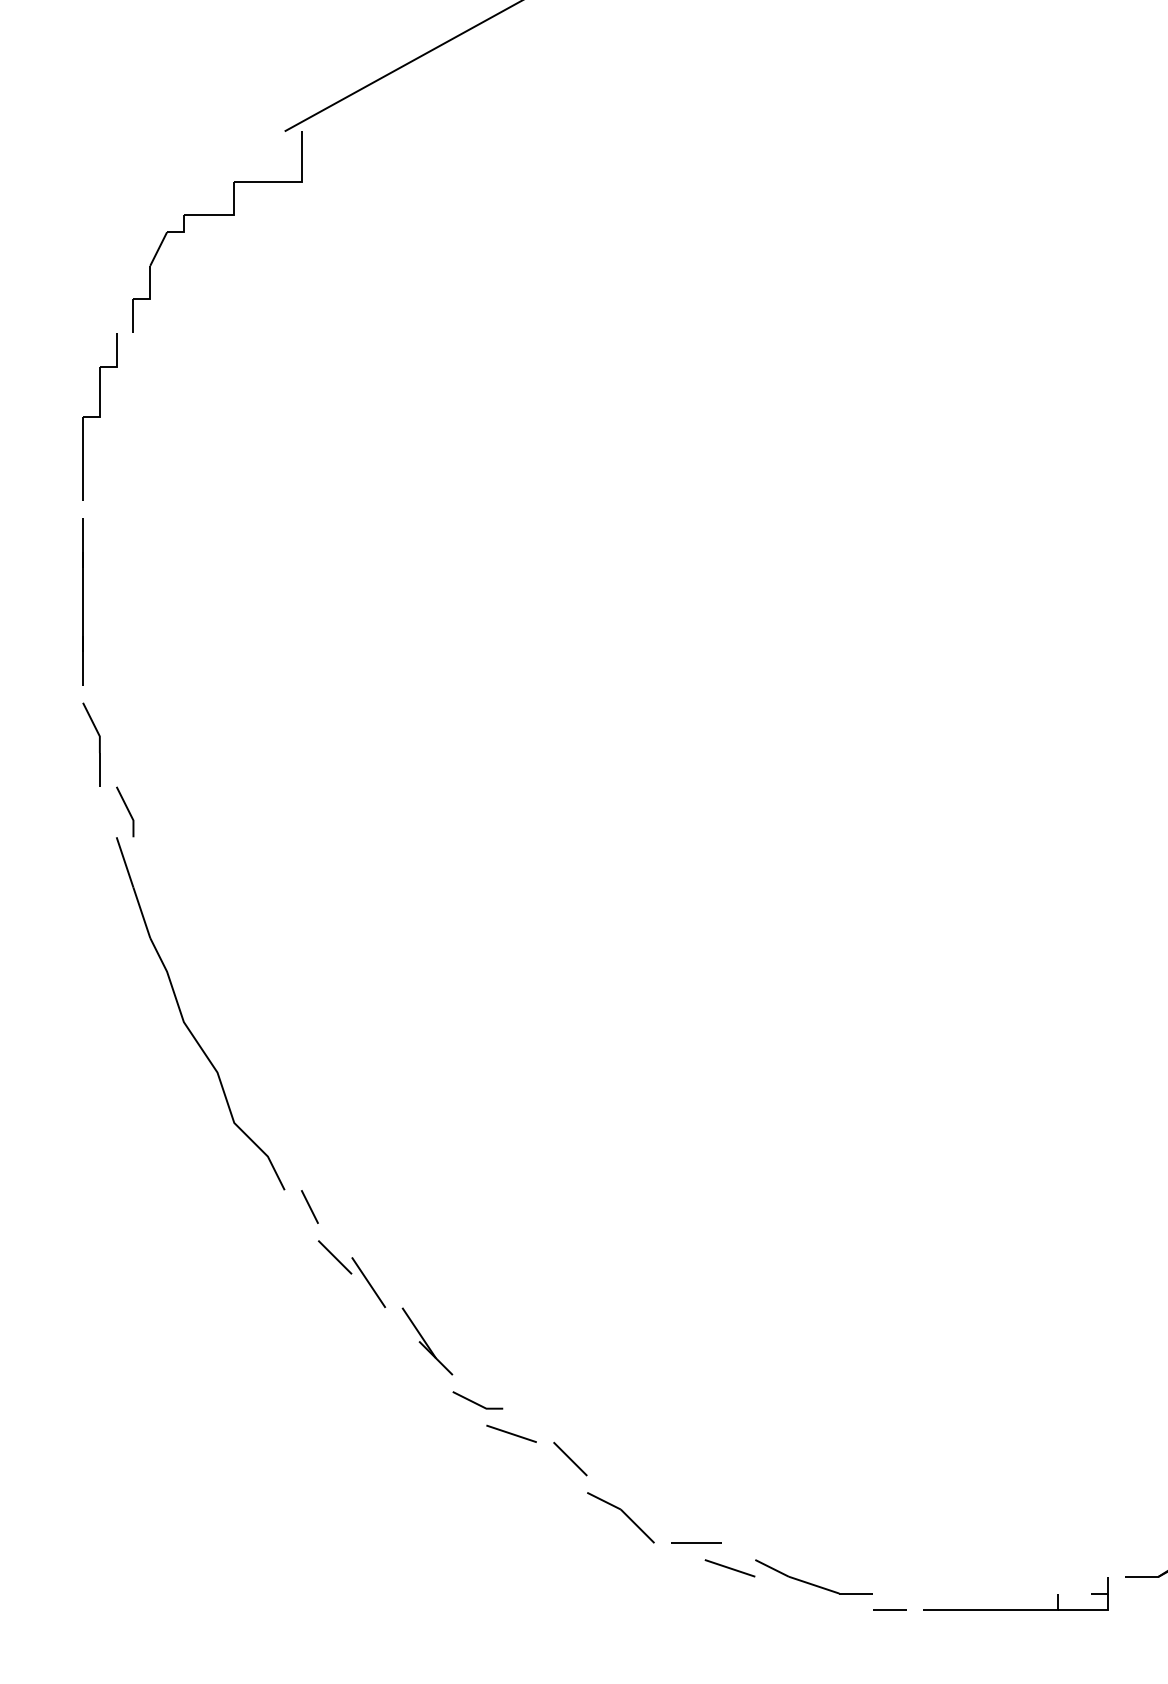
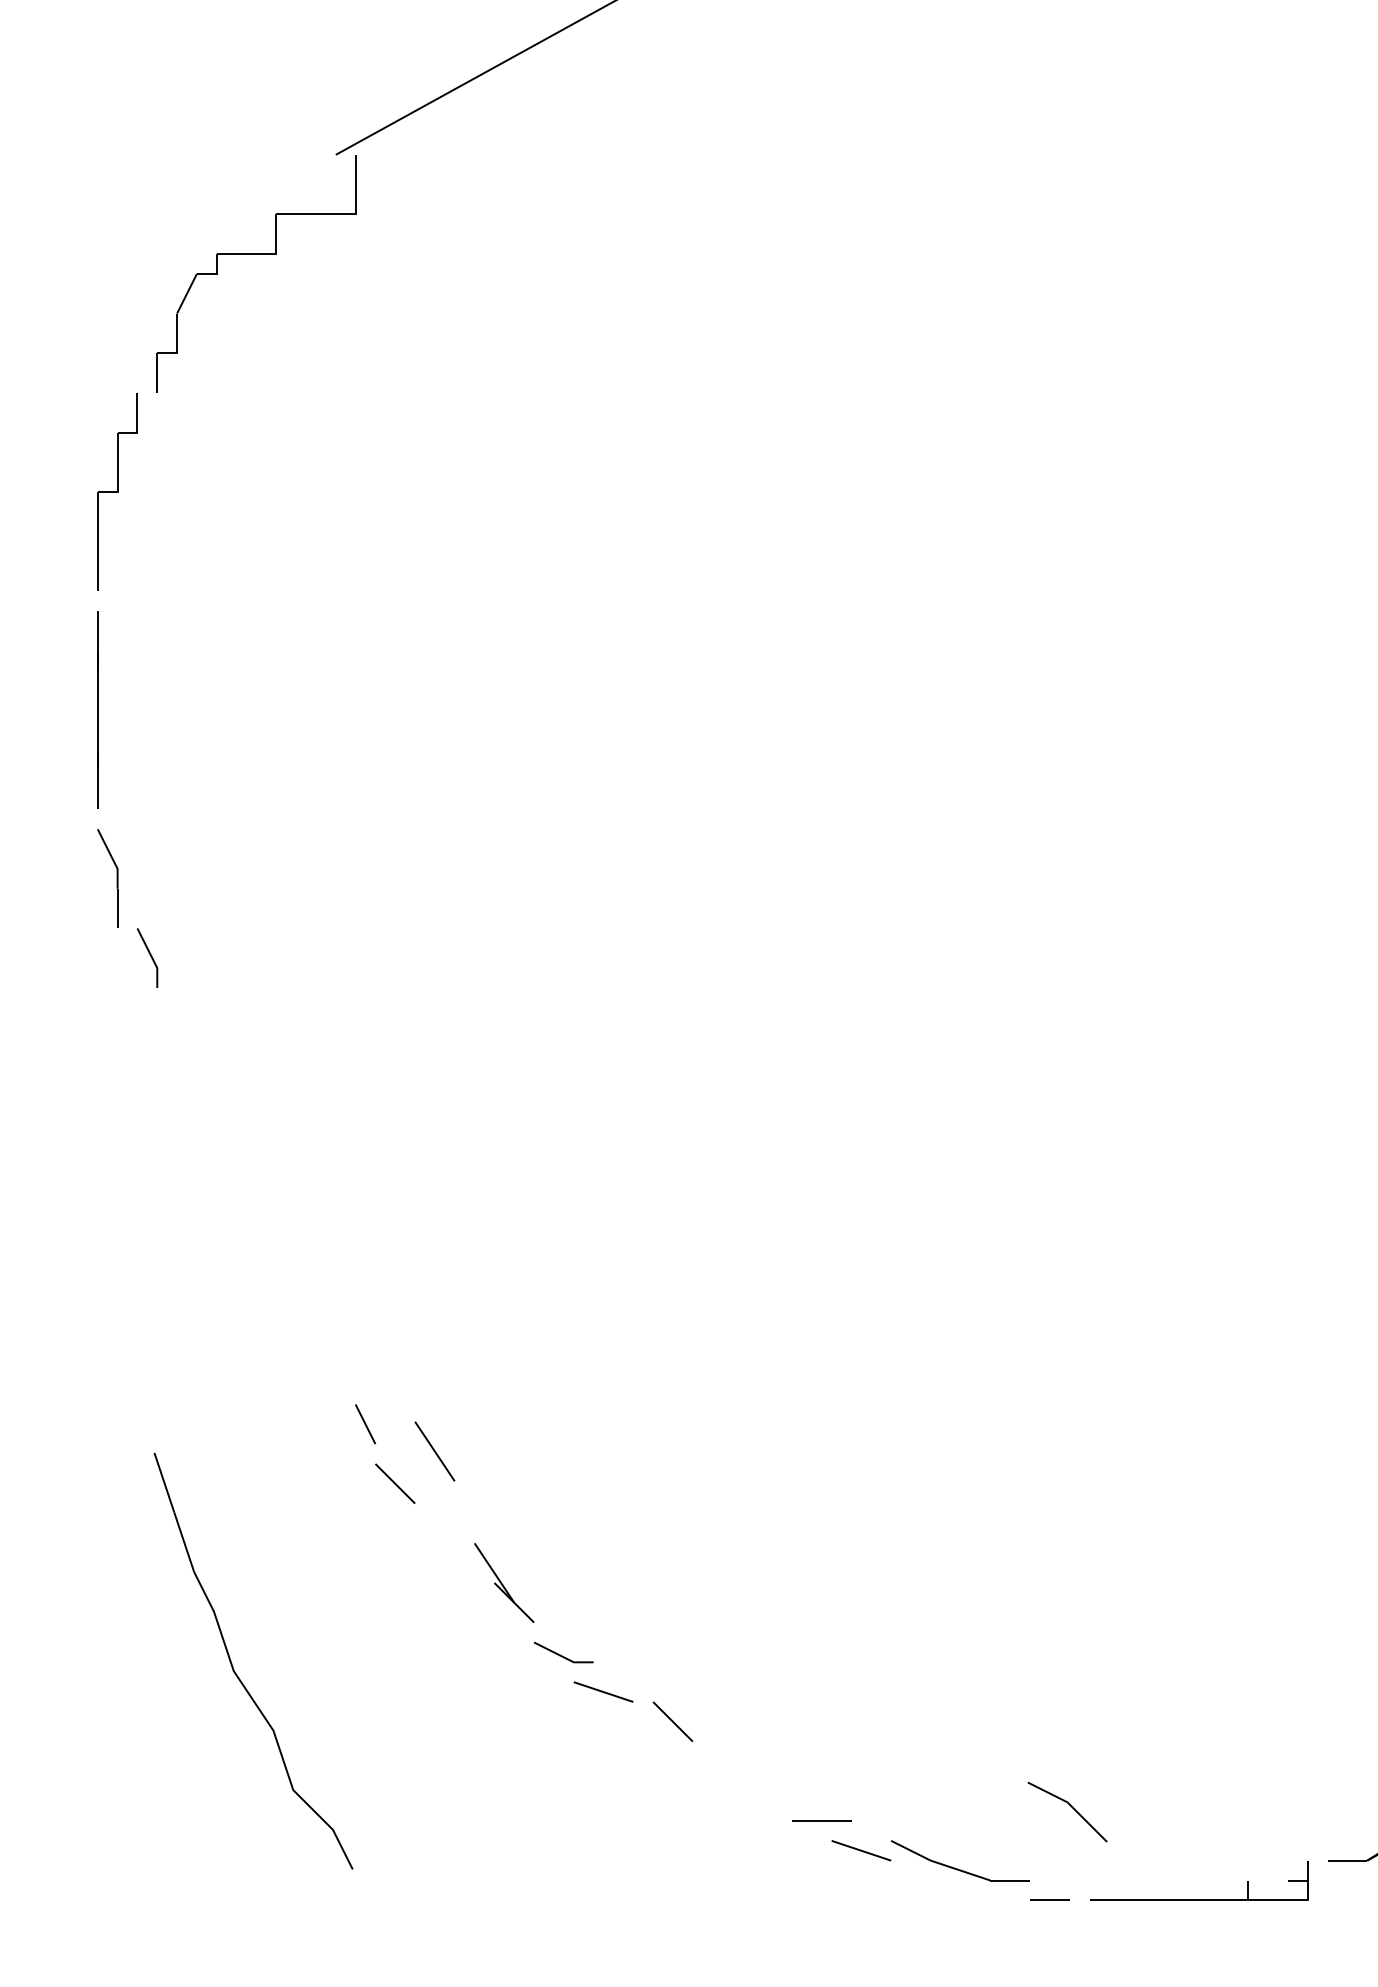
part: (183, 1018) -> (233, 1666), moved
line: (368, 1282) -> (434, 1451), moved
part: (620, 1517) -> (1067, 1811), moved

